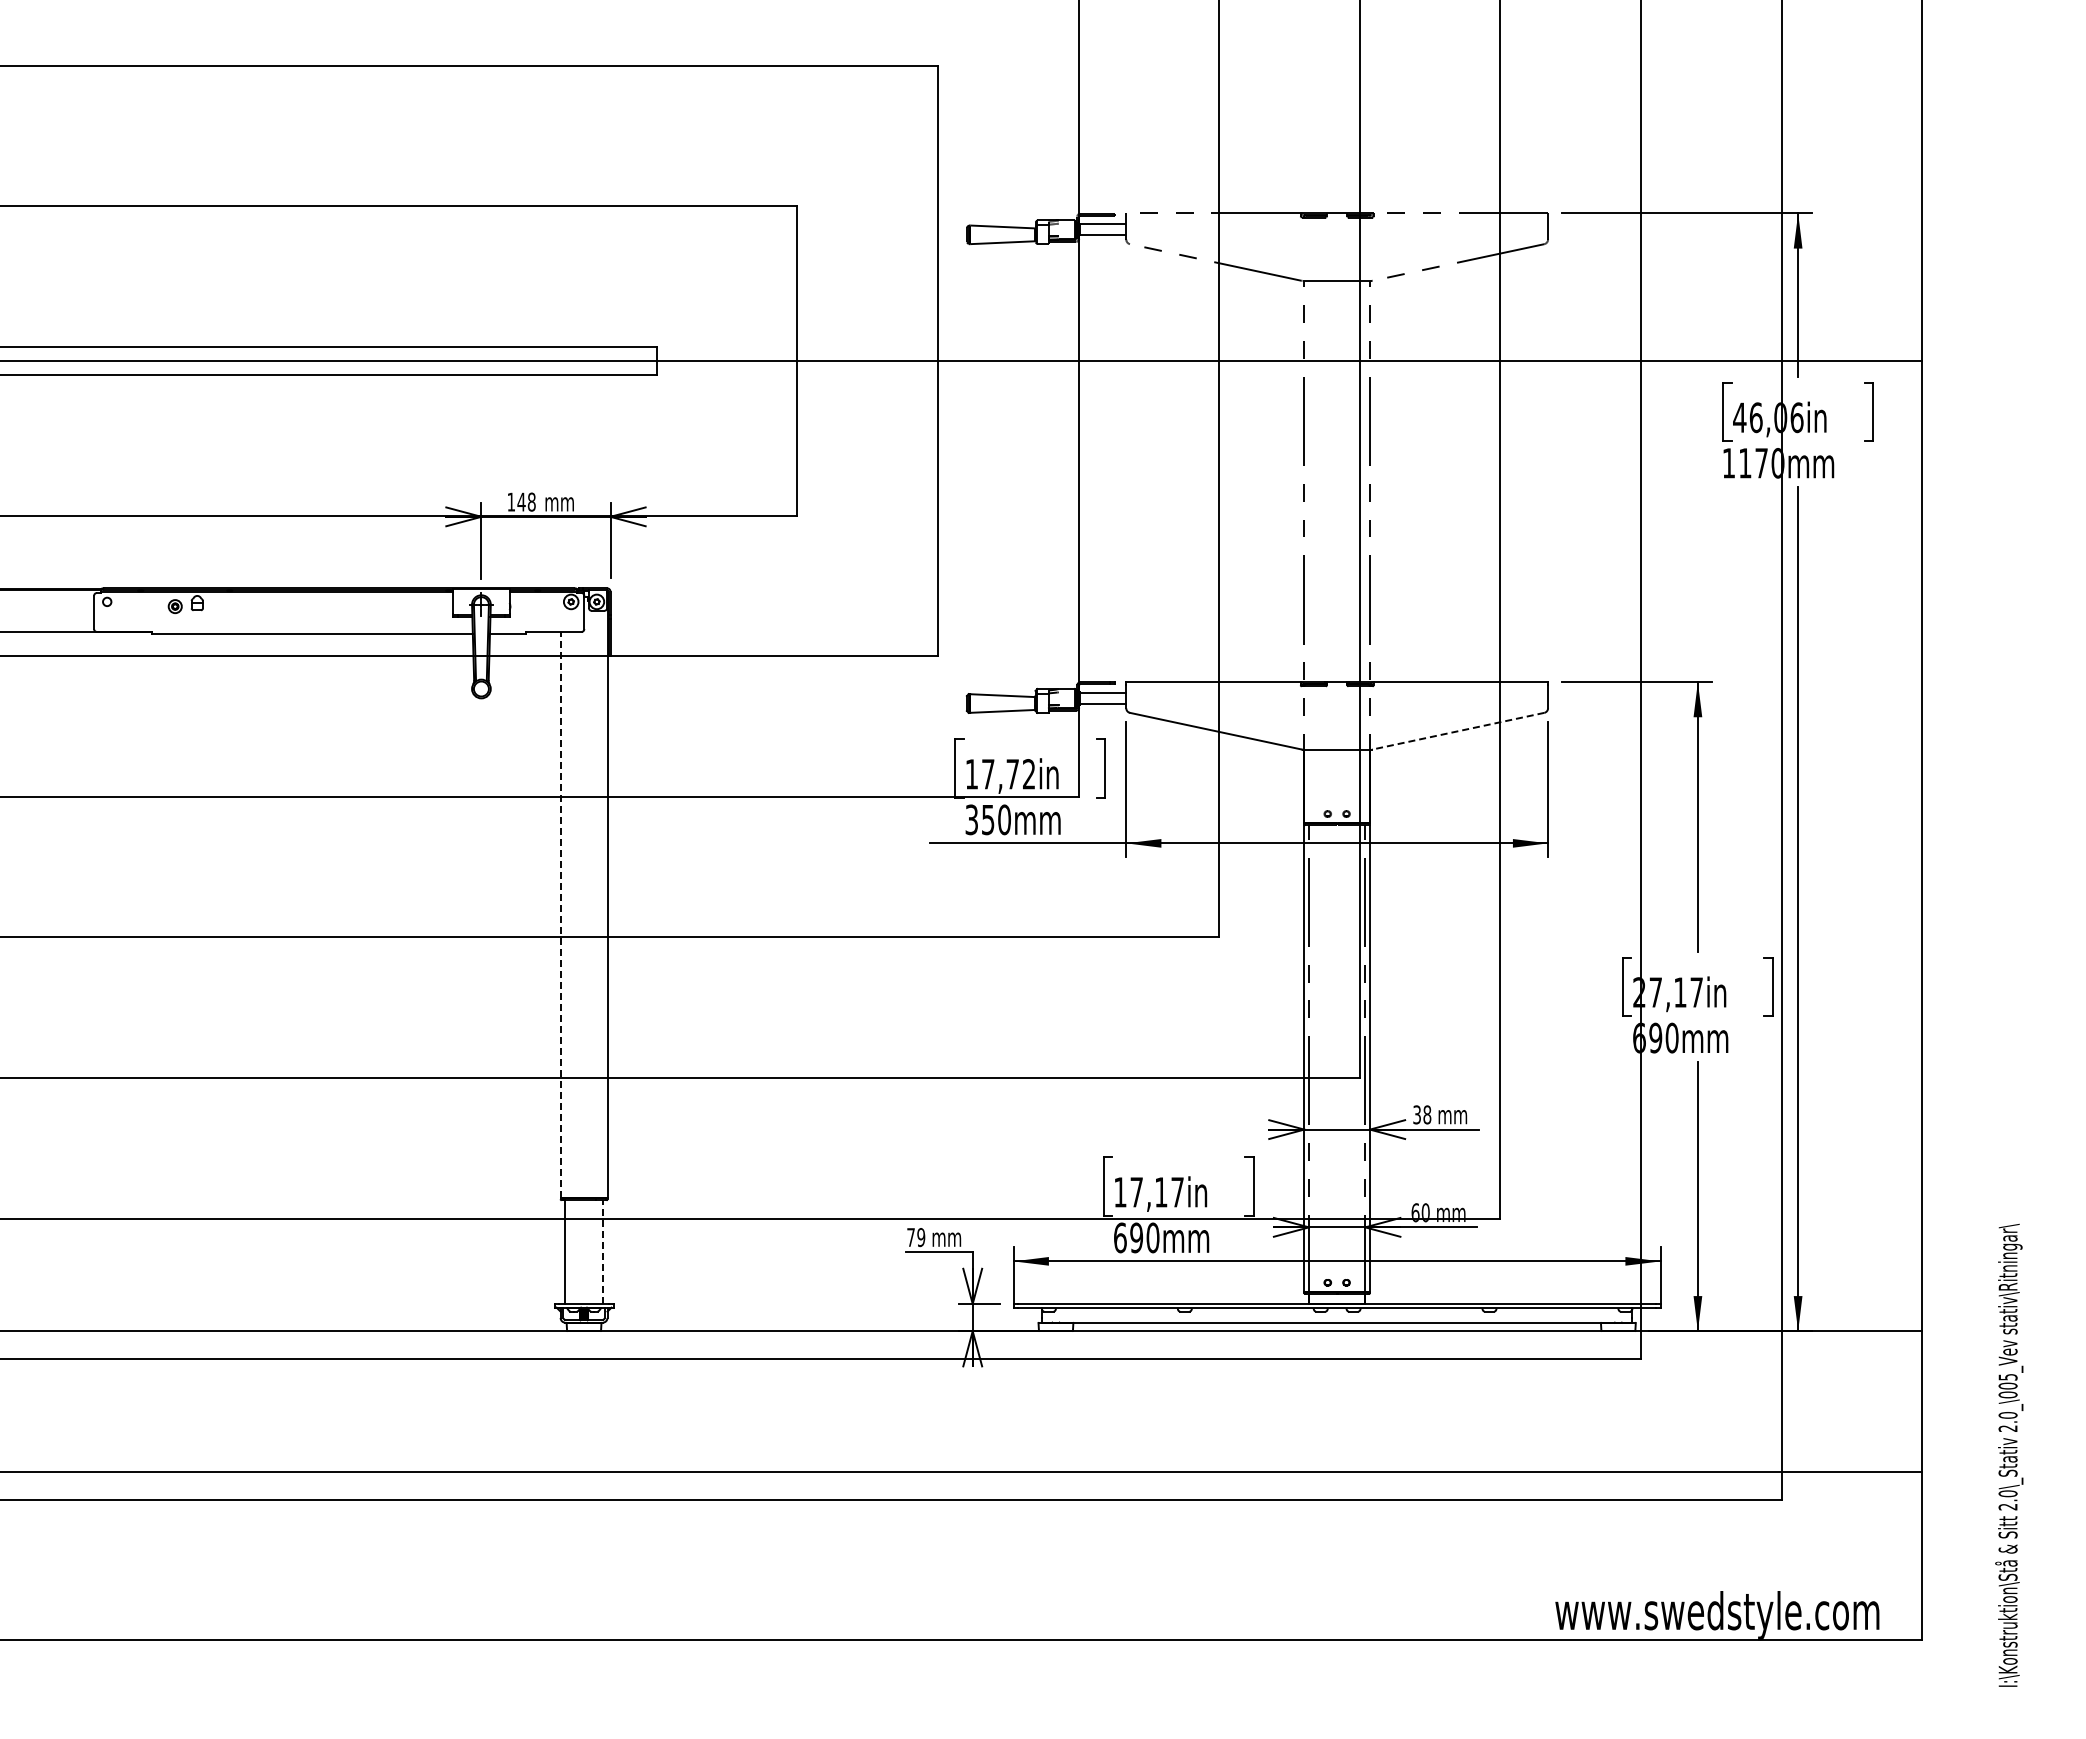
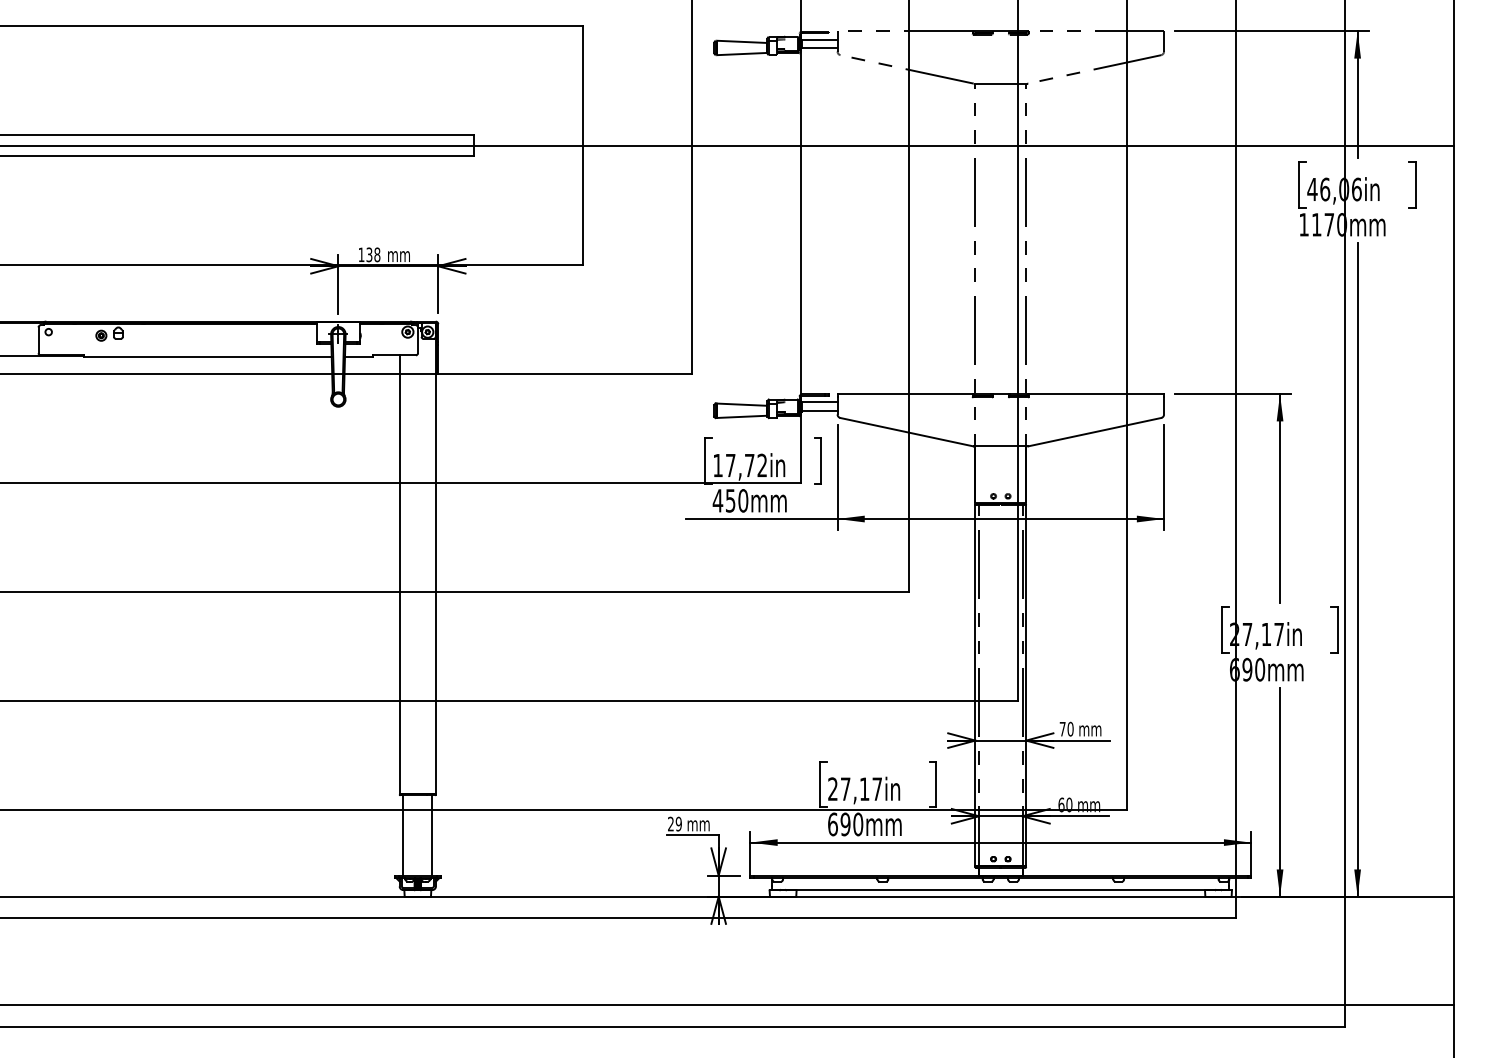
text: (521, 501) -> (369, 254), 148 -> 138
line: (1458, 731) -> (1094, 432), dashed -> solid
text: (971, 819) -> (717, 500), 350mm -> 450mm
line: (560, 914) -> (399, 574), dashed -> solid
text: (1422, 1114) -> (1066, 728), 38 -> 70
text: (1120, 1192) -> (833, 789), 17,17in -> 27,17in
text: (910, 1237) -> (670, 824), 79 -> 29
line: (602, 1252) -> (432, 835), dashed -> solid

